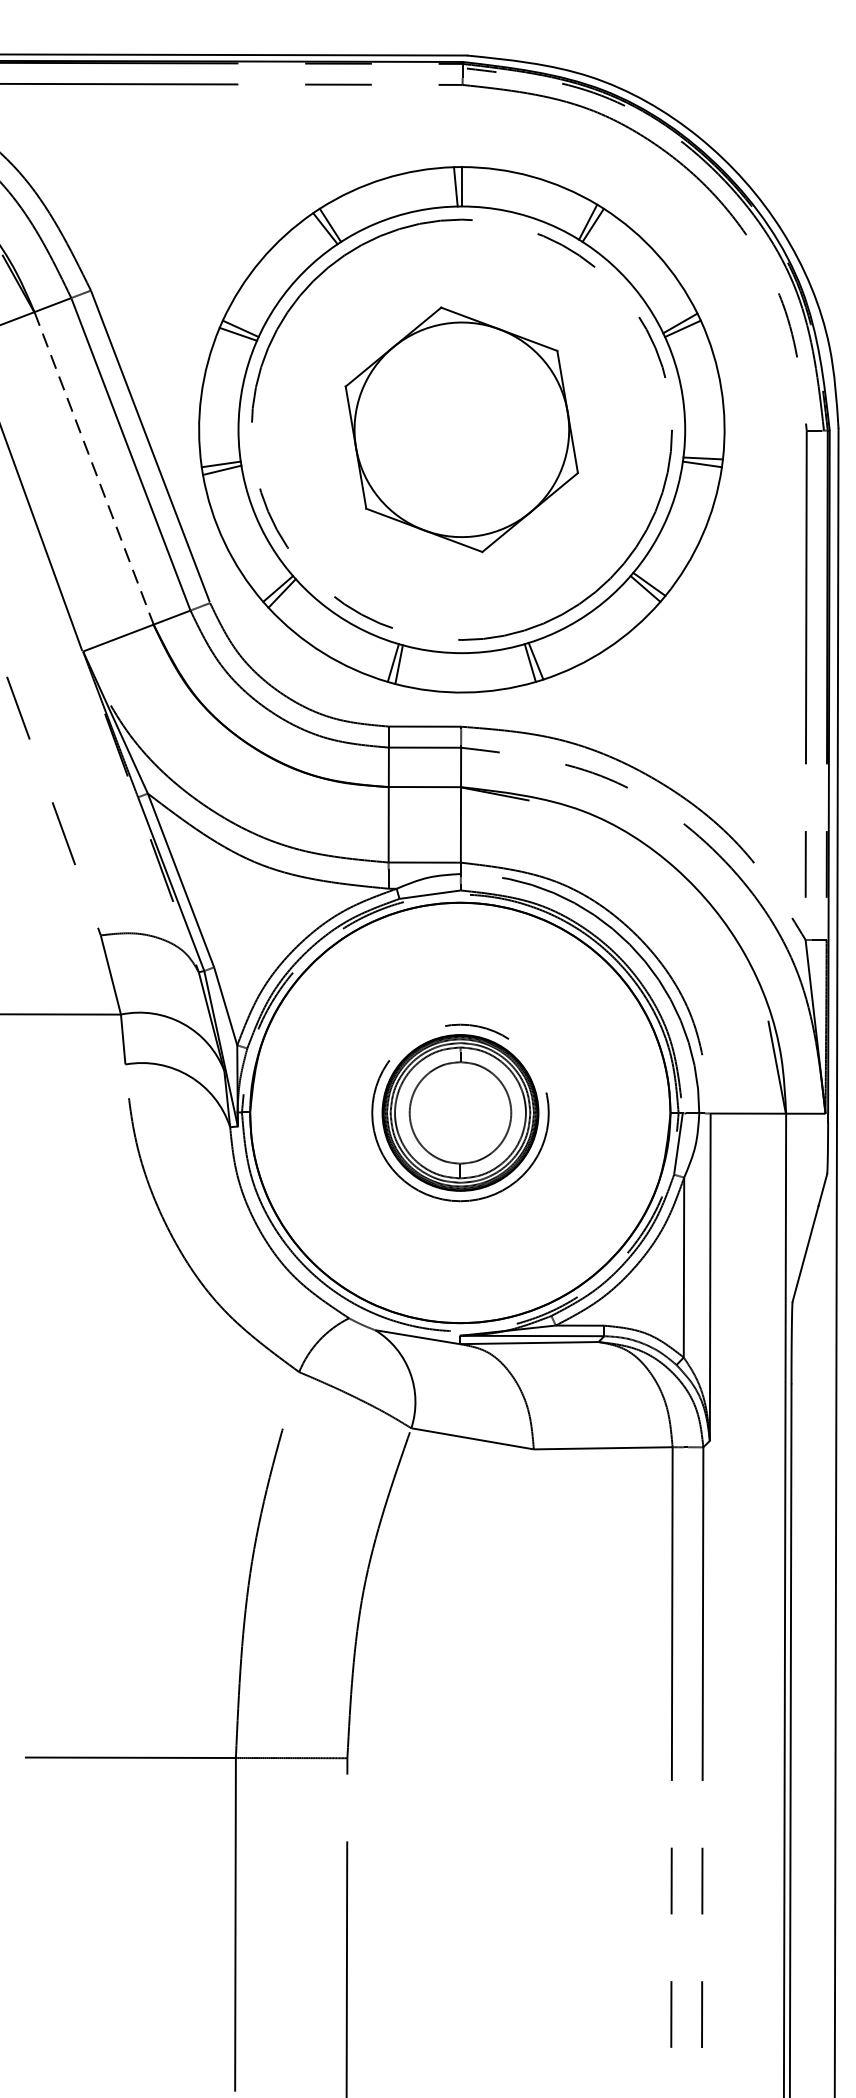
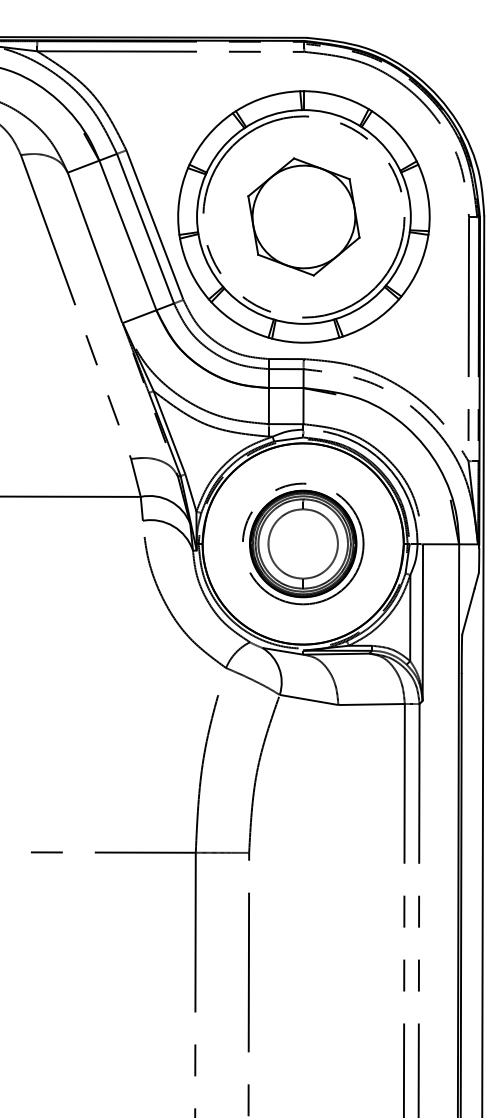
line: (95, 468) -> (128, 235), dashed -> solid
part: (460, 1111) -> (303, 543), size x1.43

